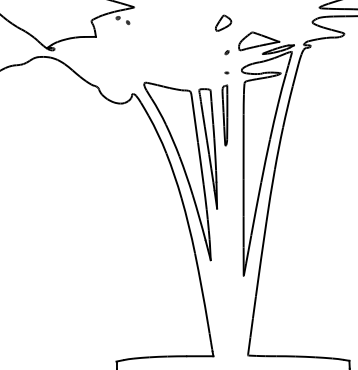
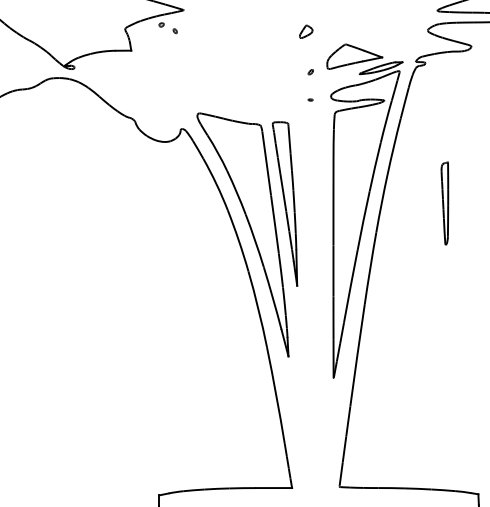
part: (223, 22) -> (305, 30), size x0.6
part: (224, 115) -> (444, 203), moved

